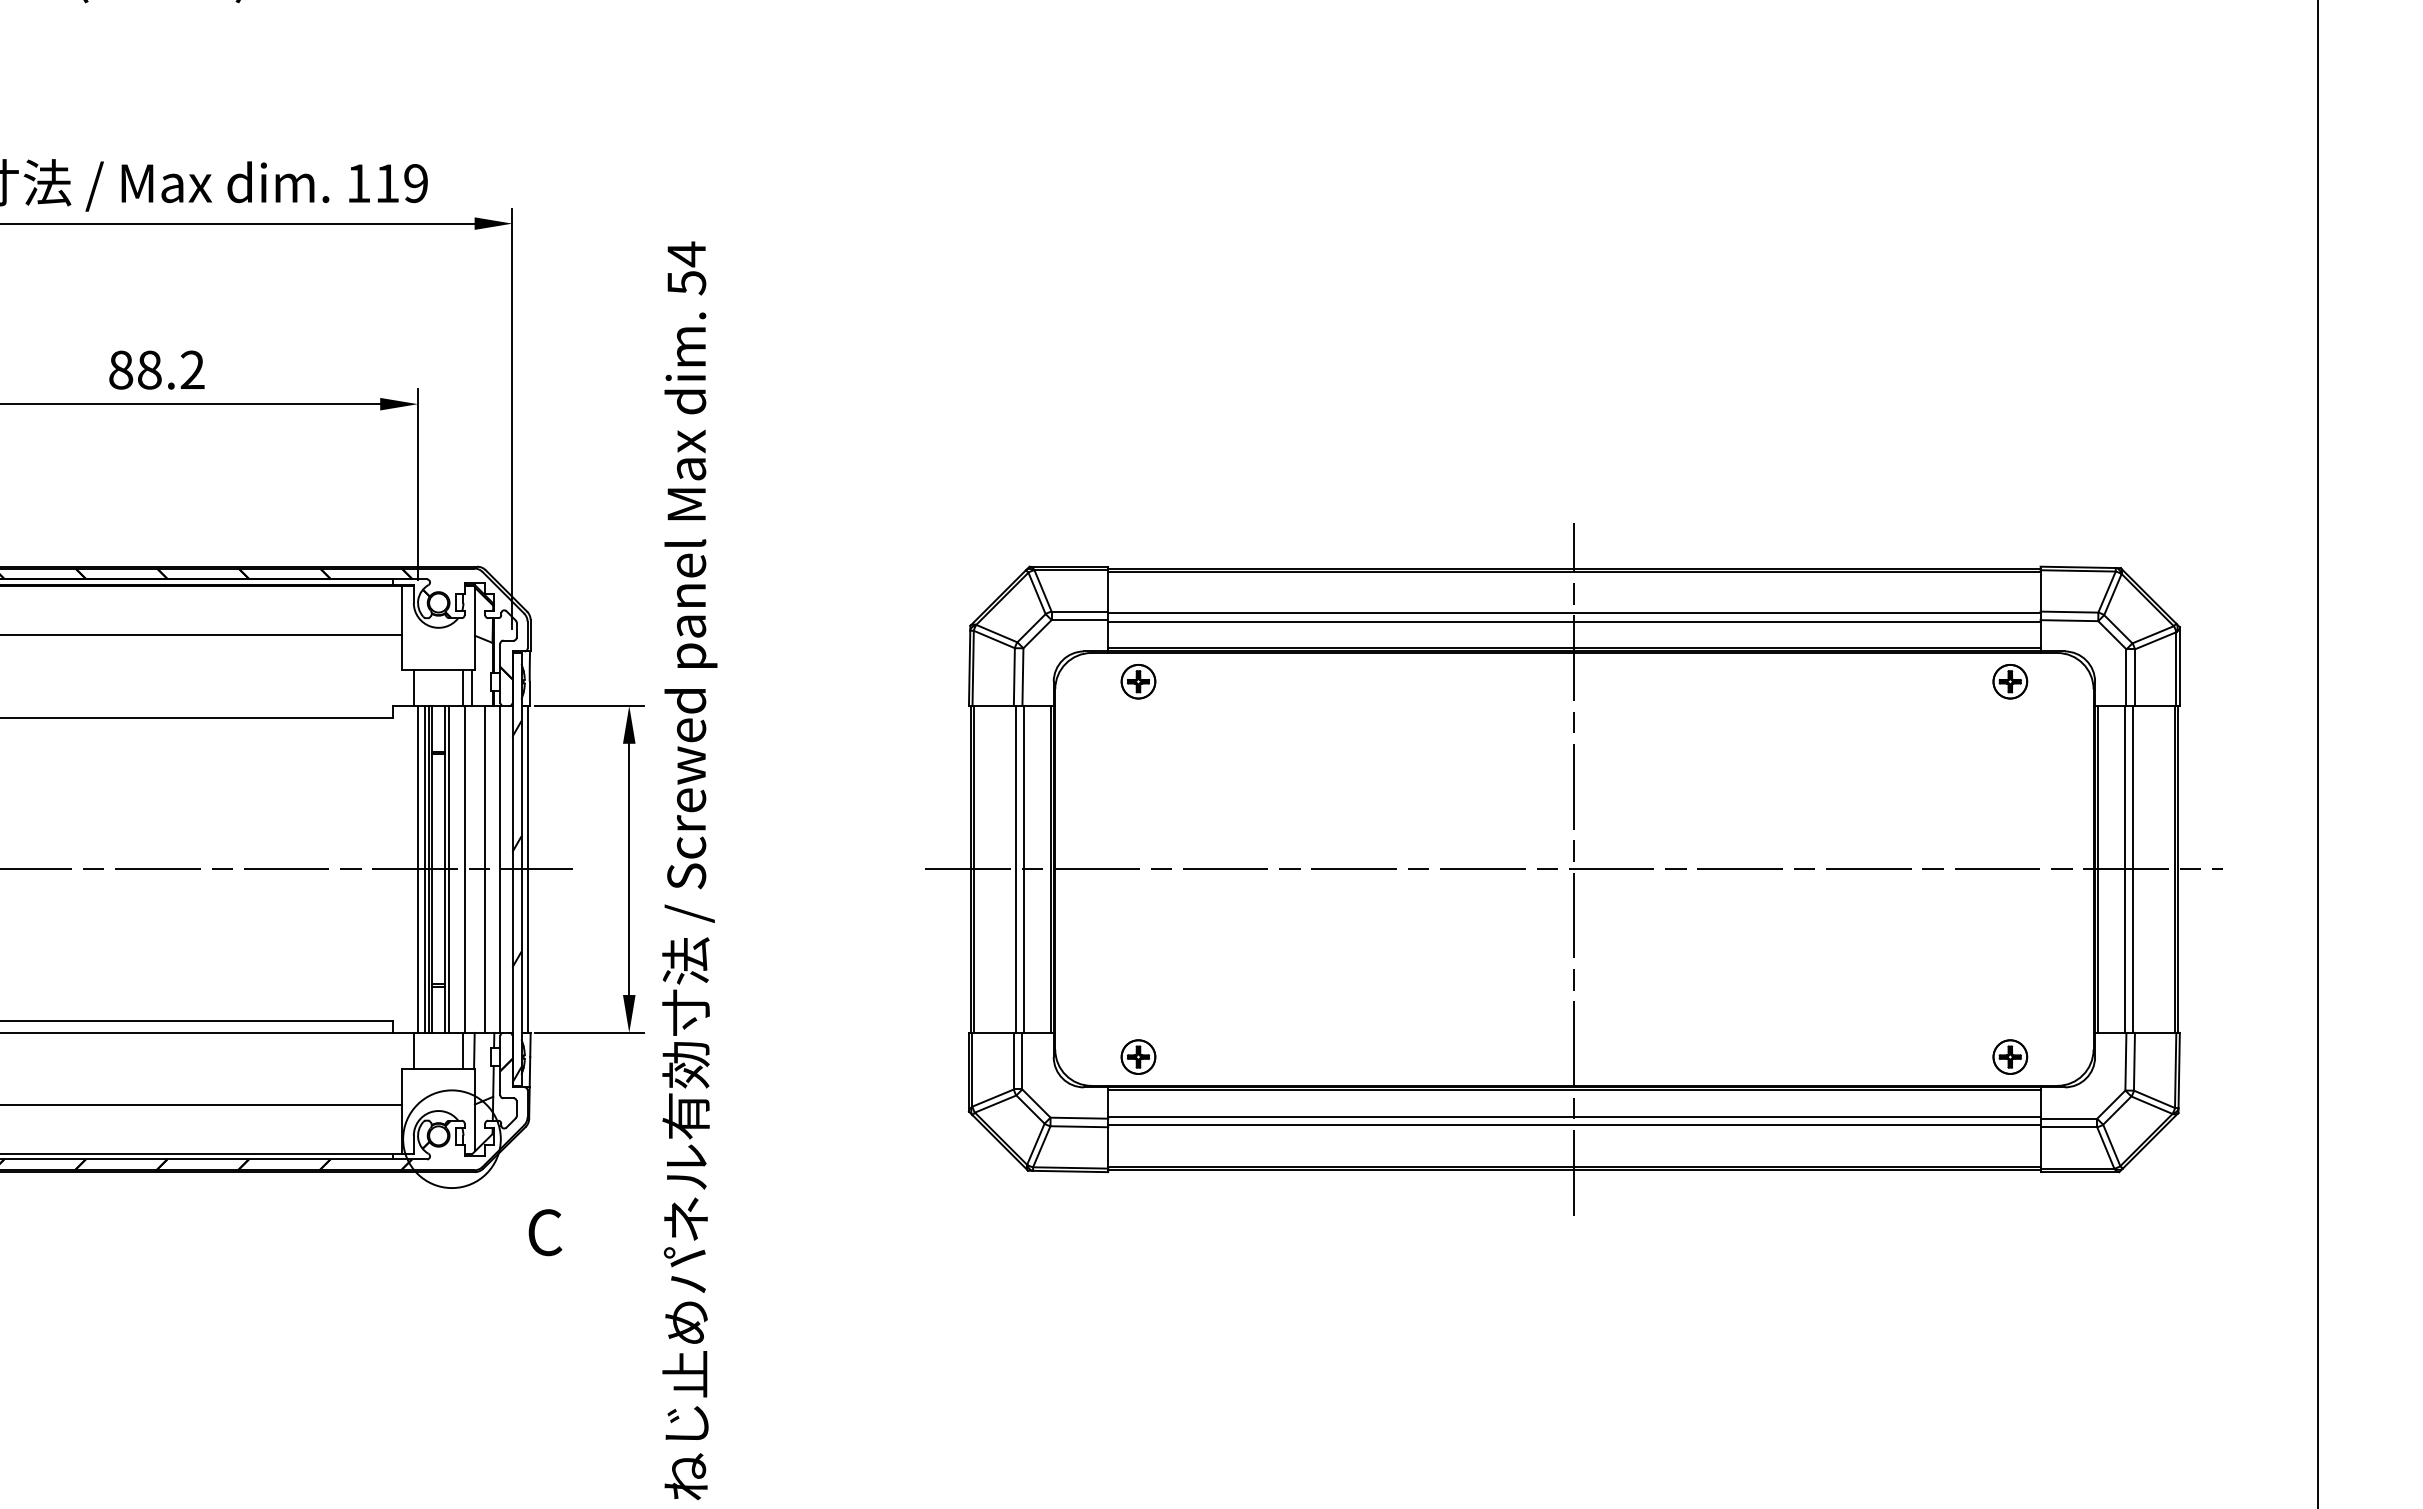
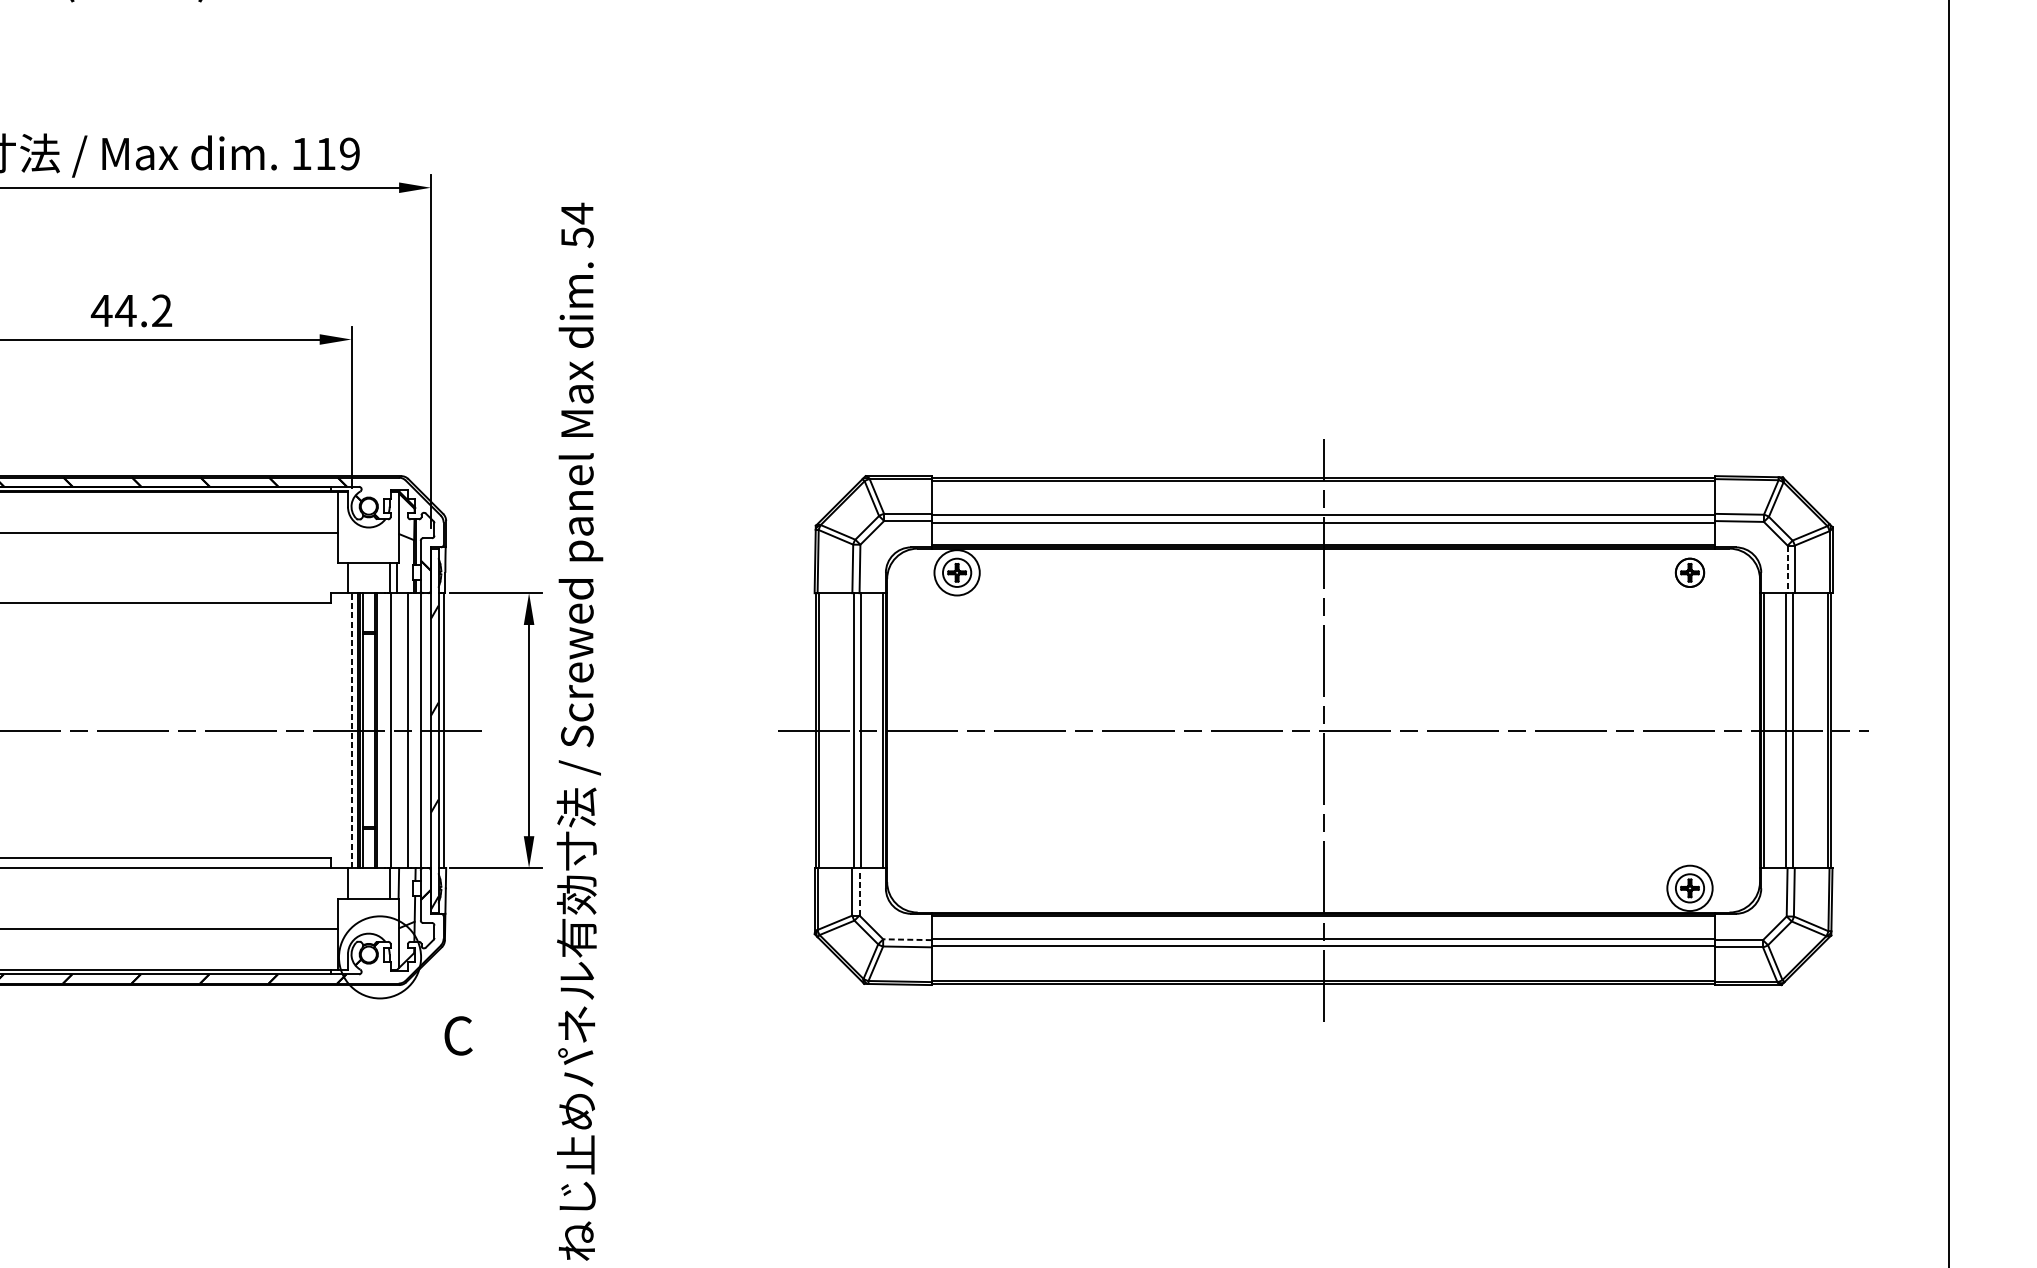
text: (135, 369) -> (114, 310), 88.2 -> 44.2
line: (2126, 678) -> (1787, 570), solid -> dashed
circle: (1138, 681) -> (957, 572), size x1.6
line: (418, 868) -> (351, 729), solid -> dashed
part: (1138, 1056) -> (957, 887), removed
circle: (2010, 1056) -> (1690, 887), size x1.6
line: (1022, 1060) -> (859, 891), solid -> dashed
line: (1079, 1118) -> (907, 939), solid -> dashed

